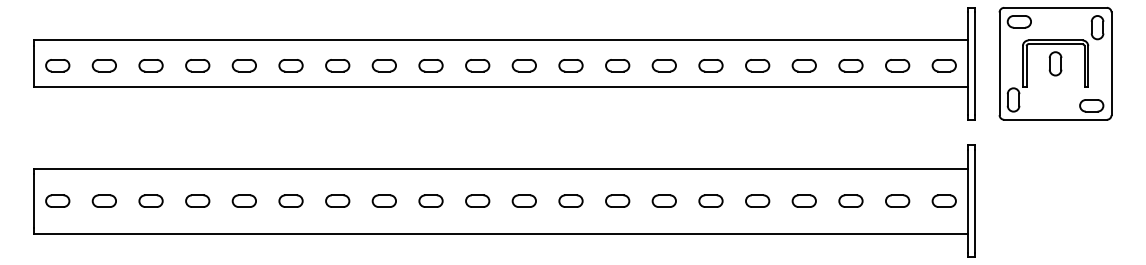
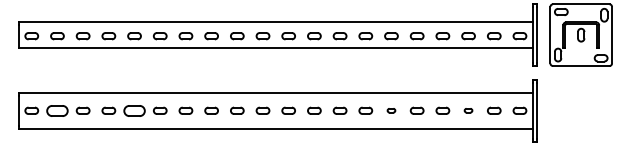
part: (104, 200) -> (57, 110), size x1.6
part: (244, 200) -> (134, 110), size x1.6
part: (711, 200) -> (391, 110), size x0.6
part: (850, 200) -> (468, 110), size x0.6

